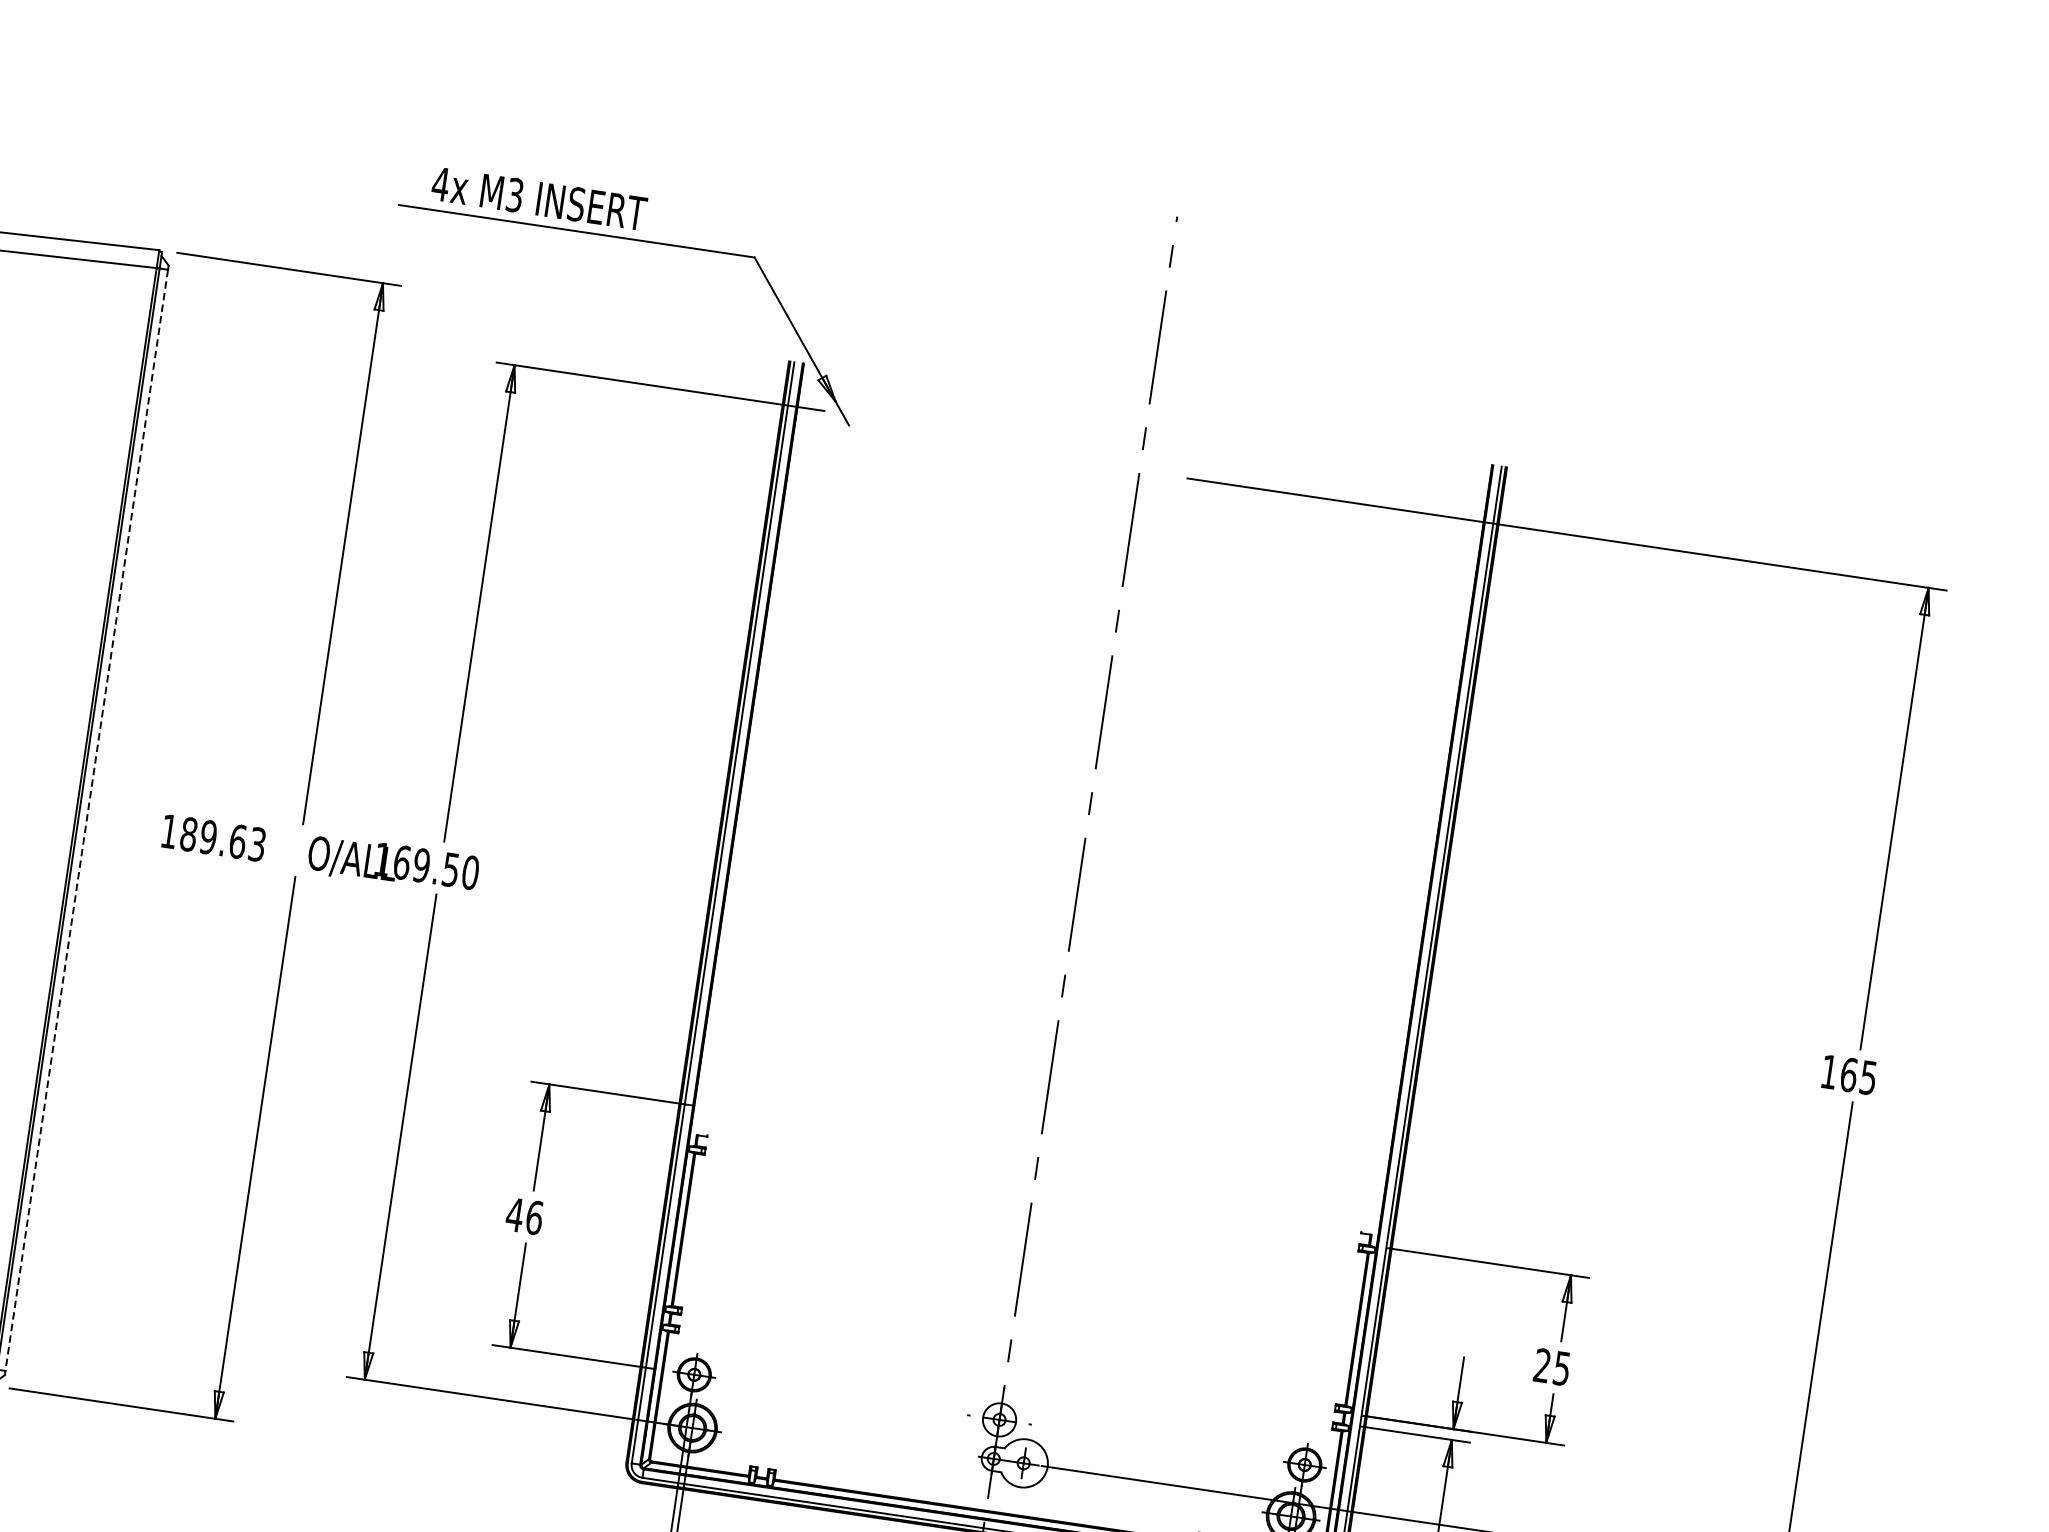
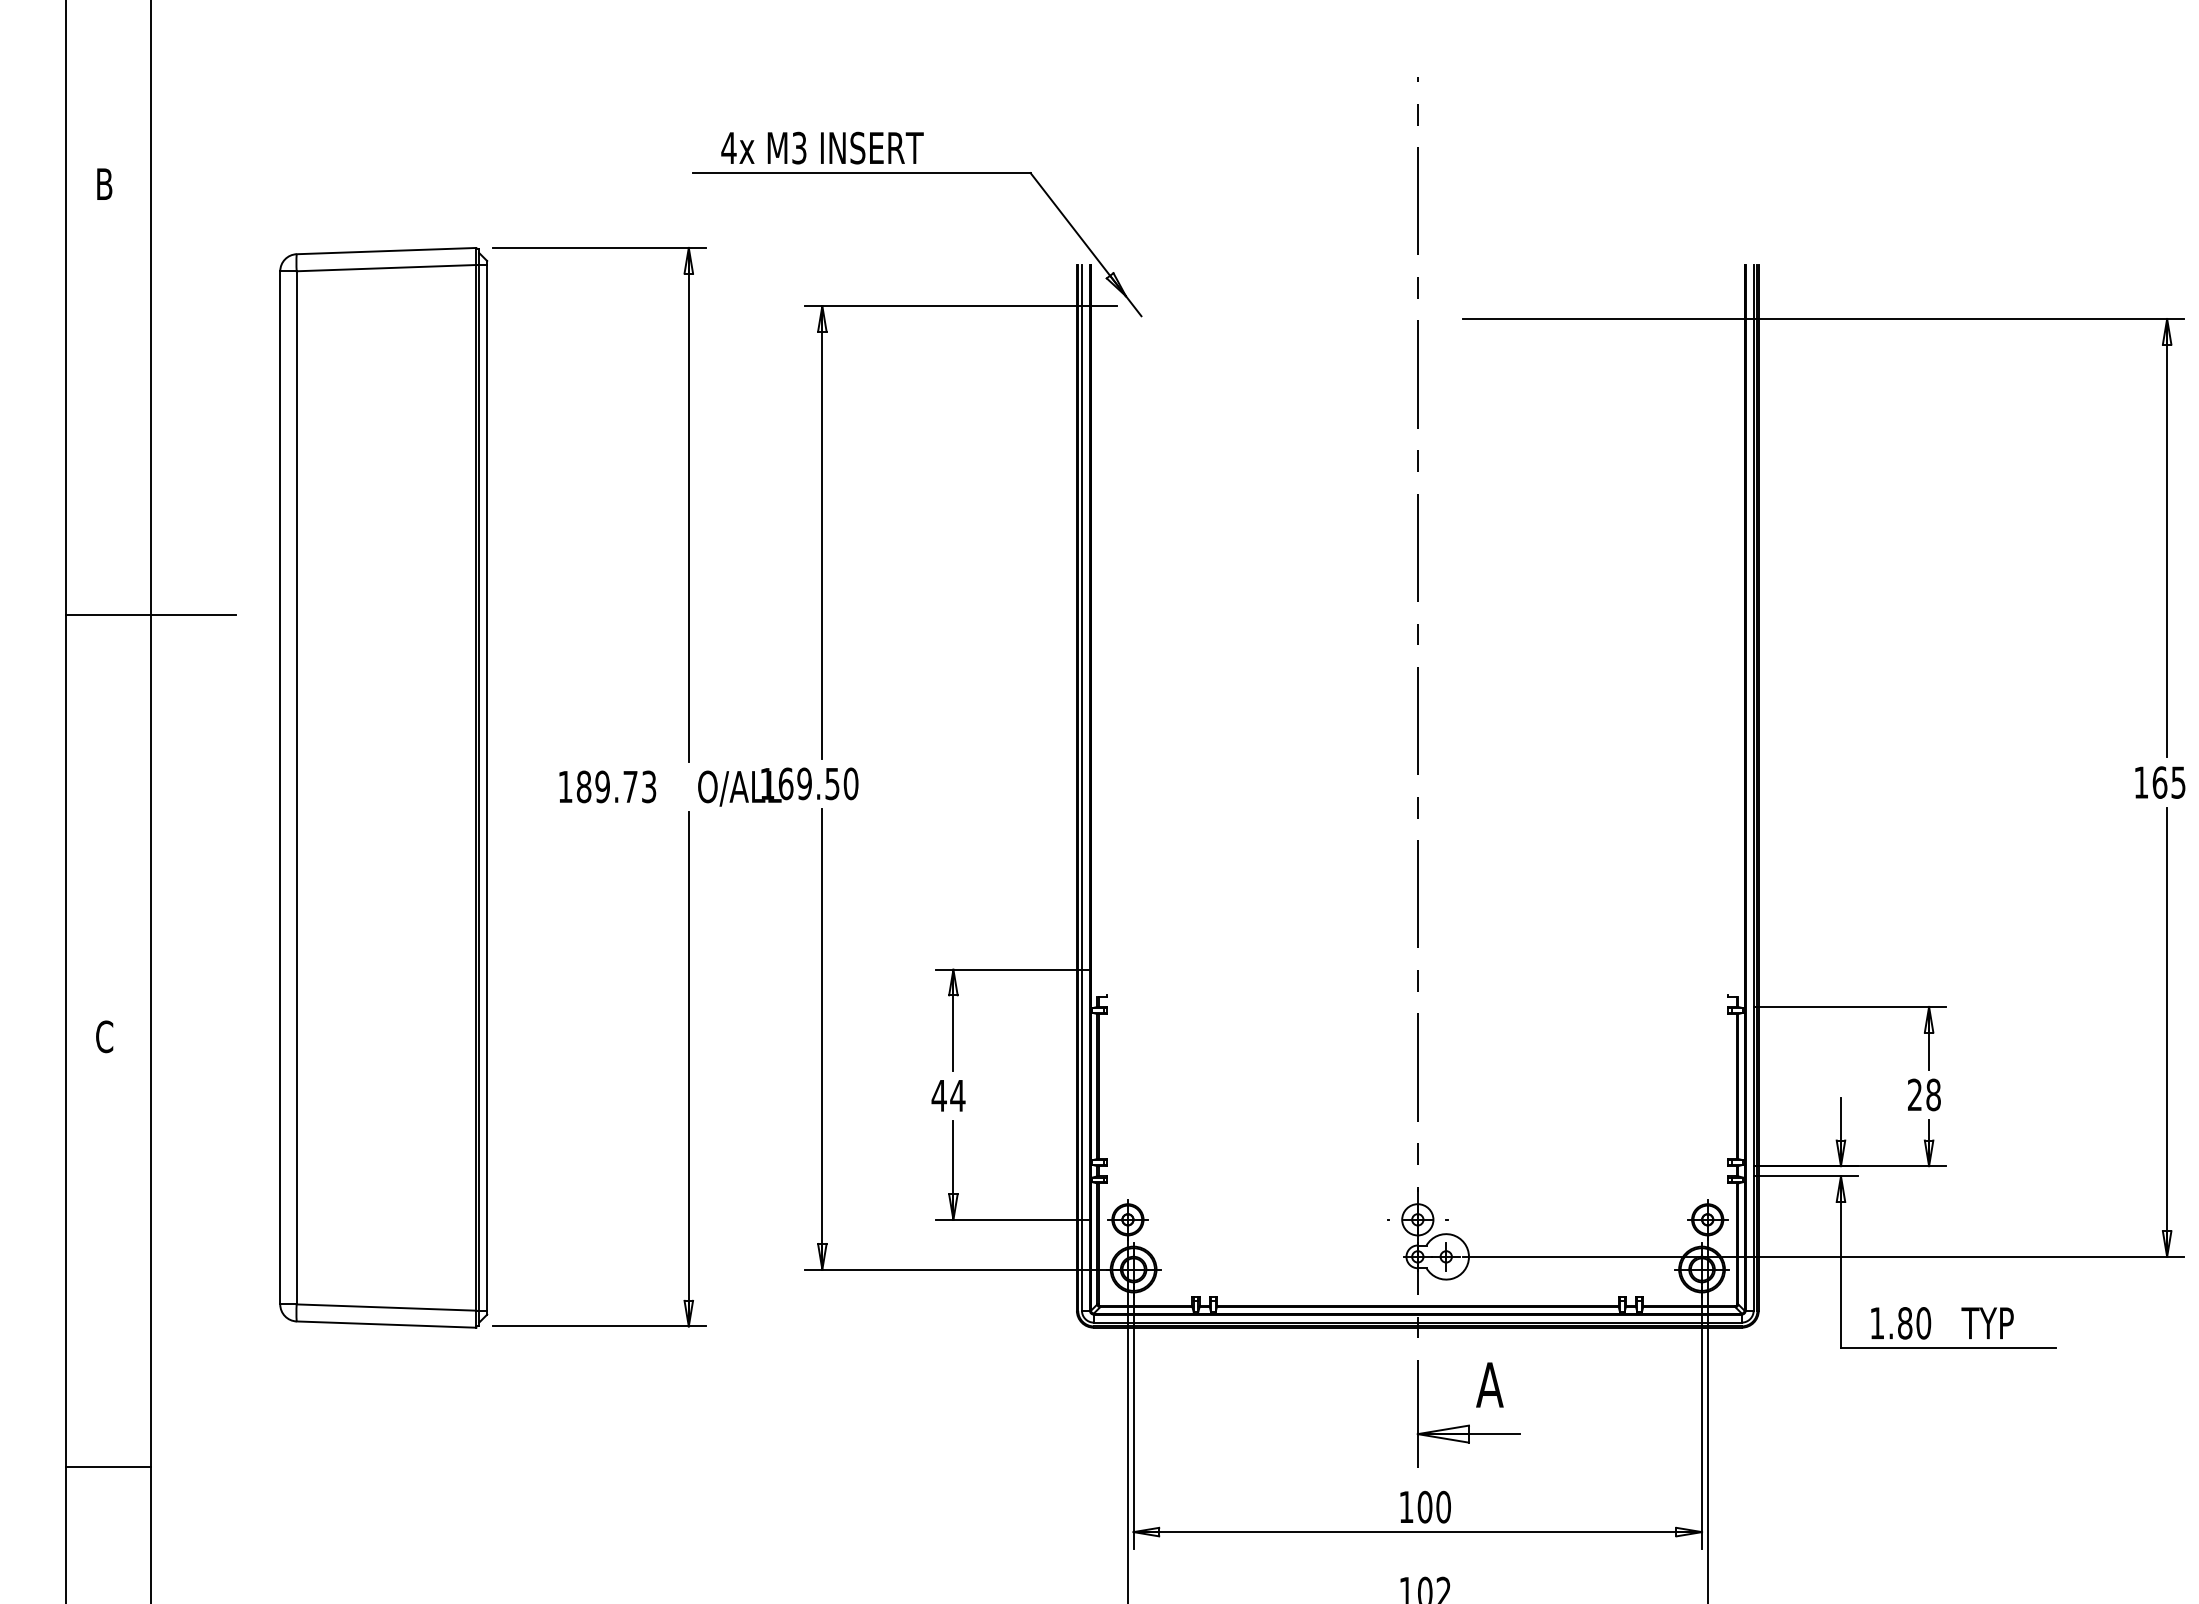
line: (87, 820) -> (487, 787), dashed -> solid
text: (237, 841) -> (630, 786), 189.63 -> 189.73
text: (534, 1217) -> (957, 1095), 46 -> 44
text: (1562, 1368) -> (1933, 1094), 25 -> 28

